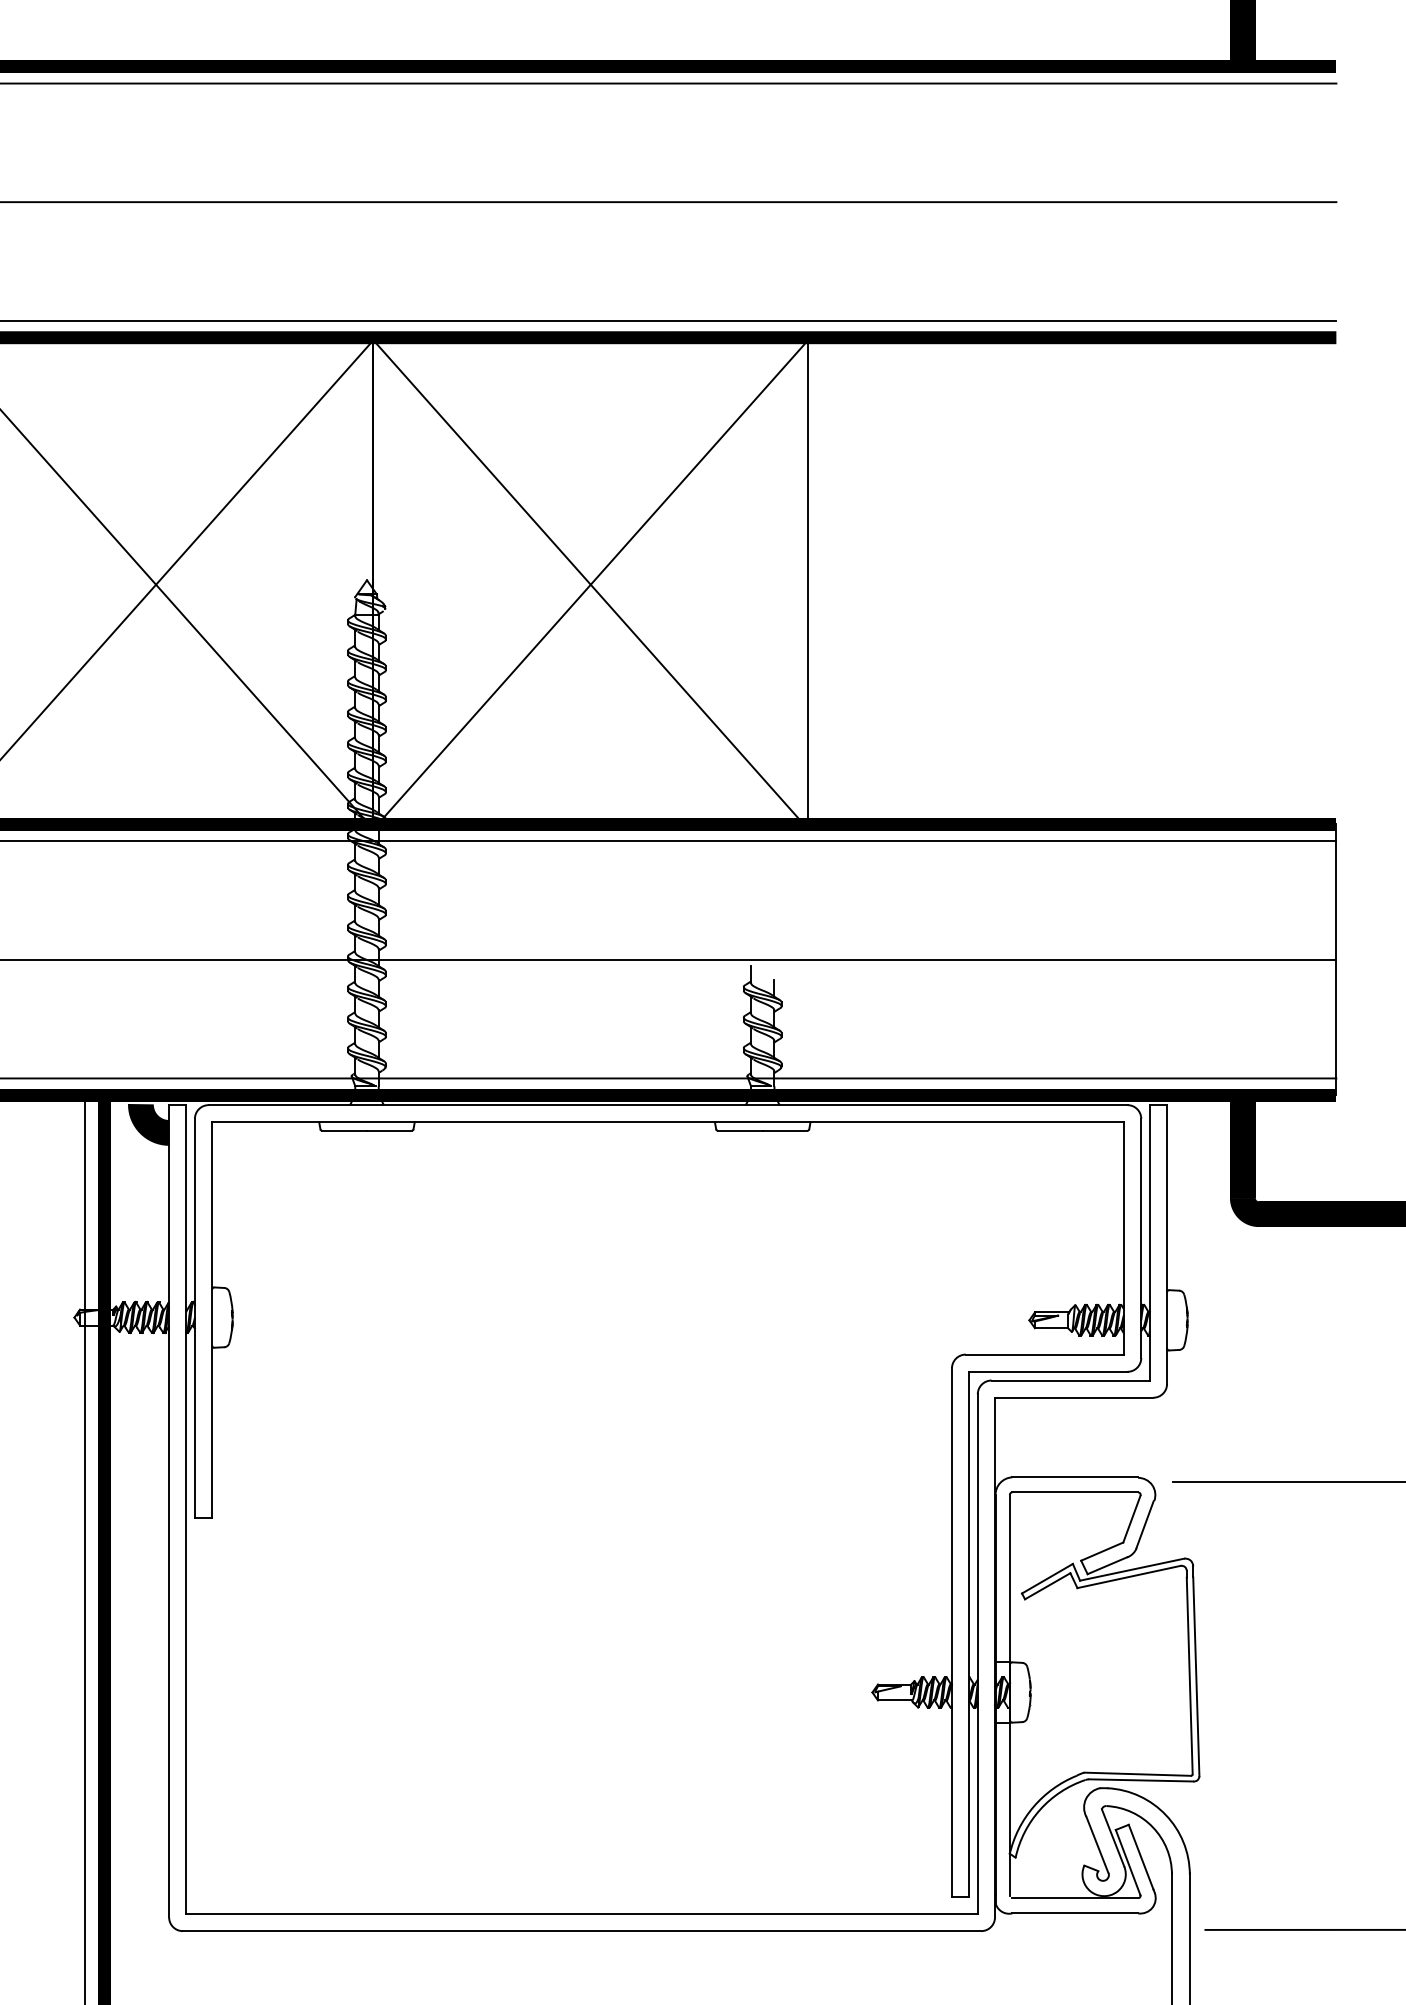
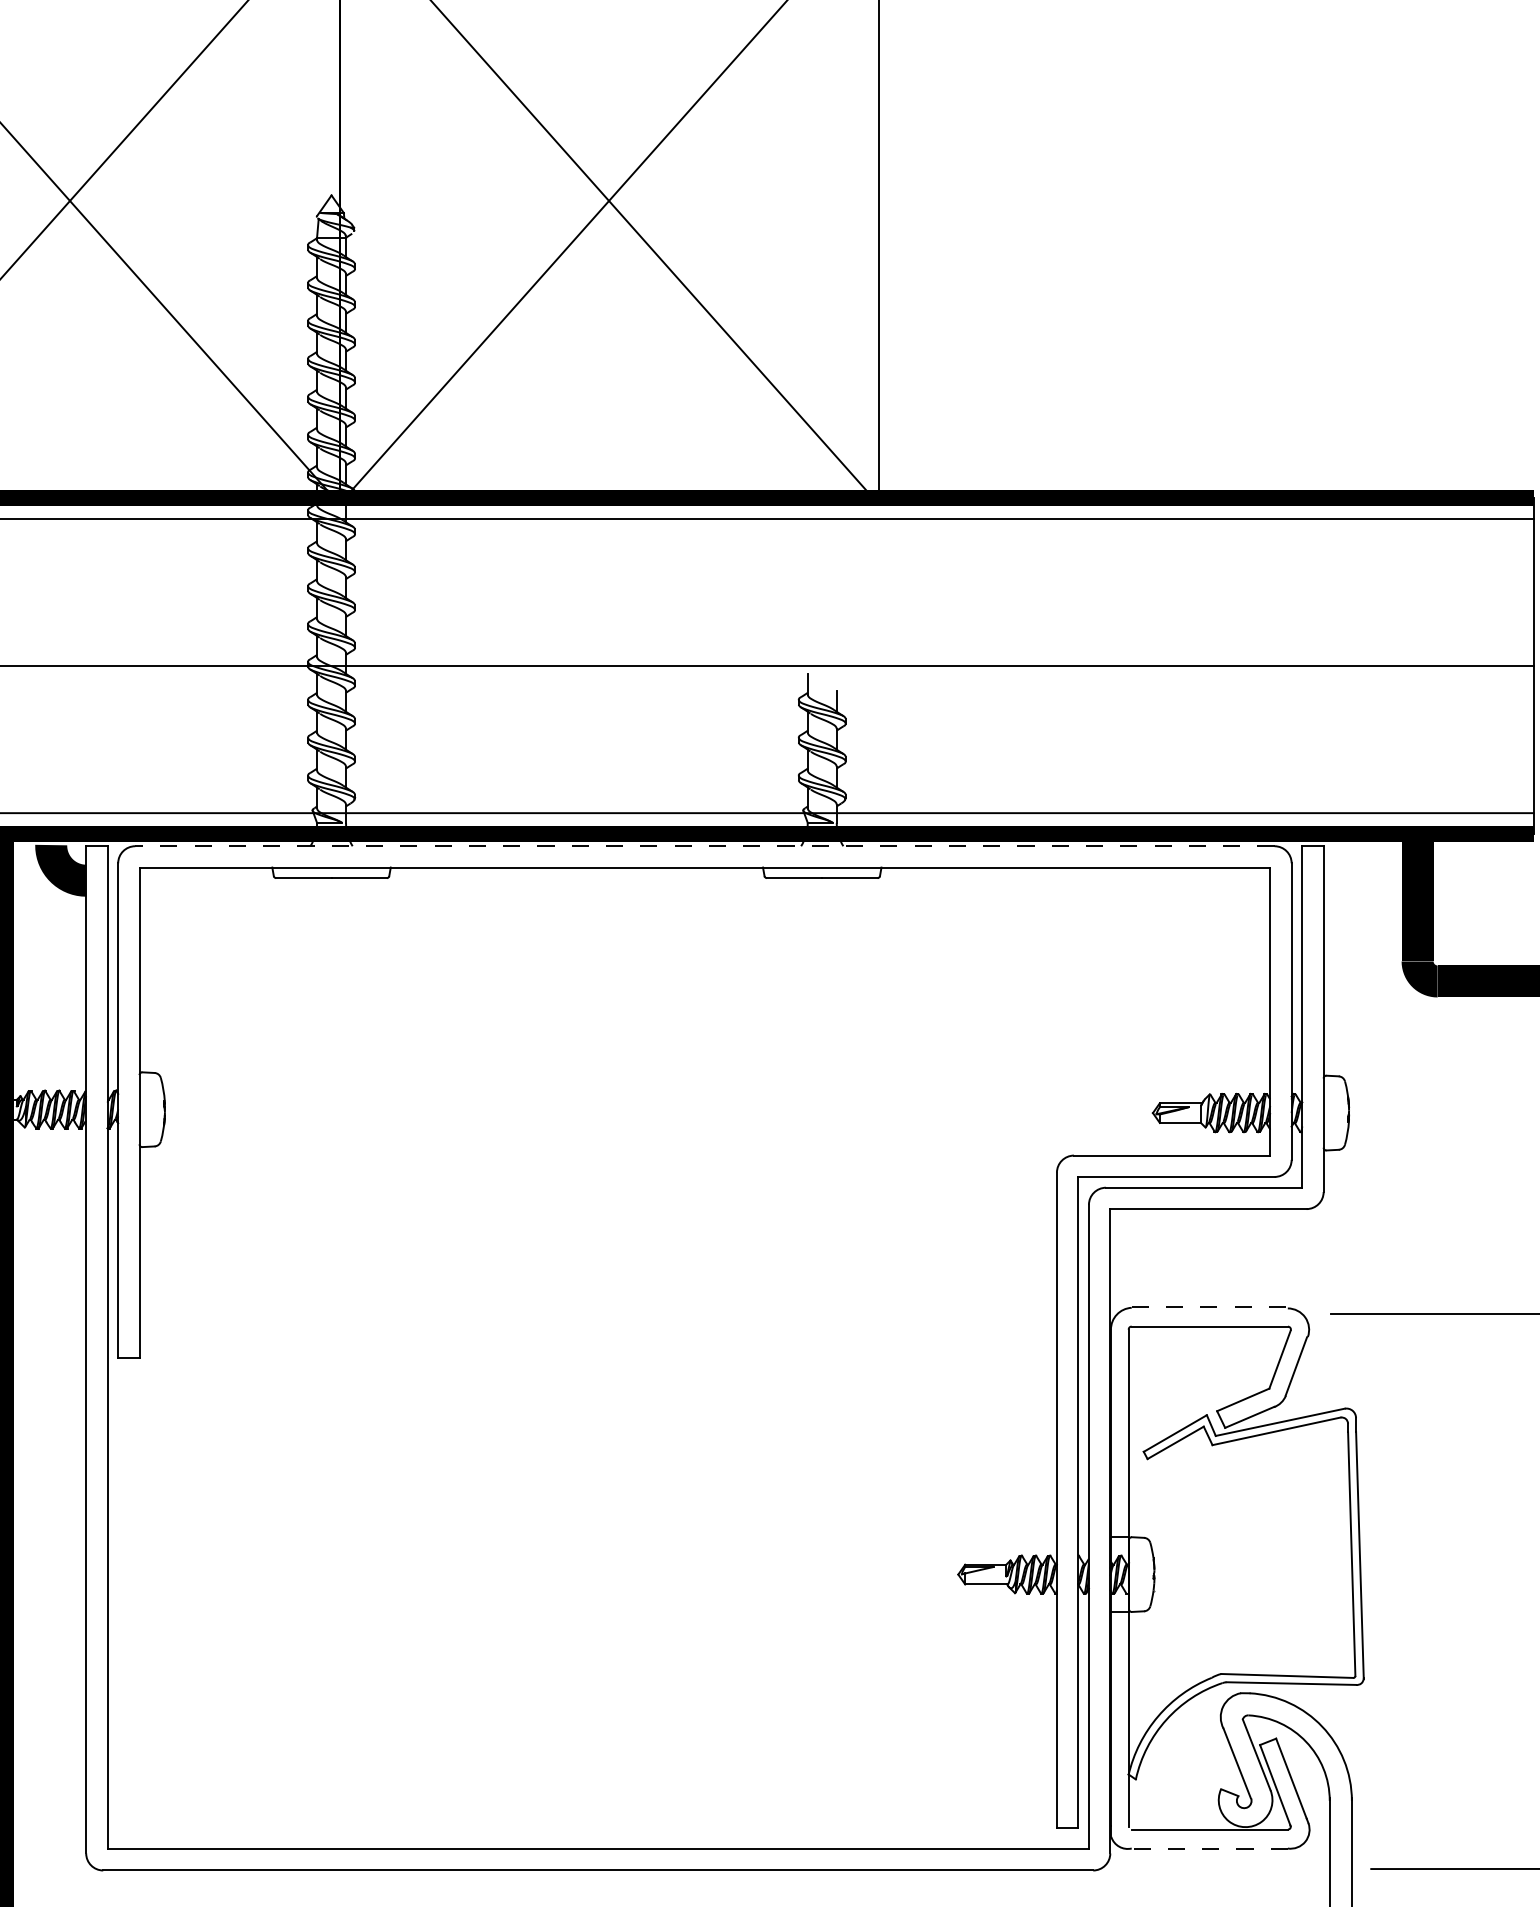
line: (667, 1105) -> (704, 846), solid -> dashed
line: (1075, 1477) -> (1210, 1307), solid -> dashed
line: (1075, 1913) -> (1210, 1848), solid -> dashed

